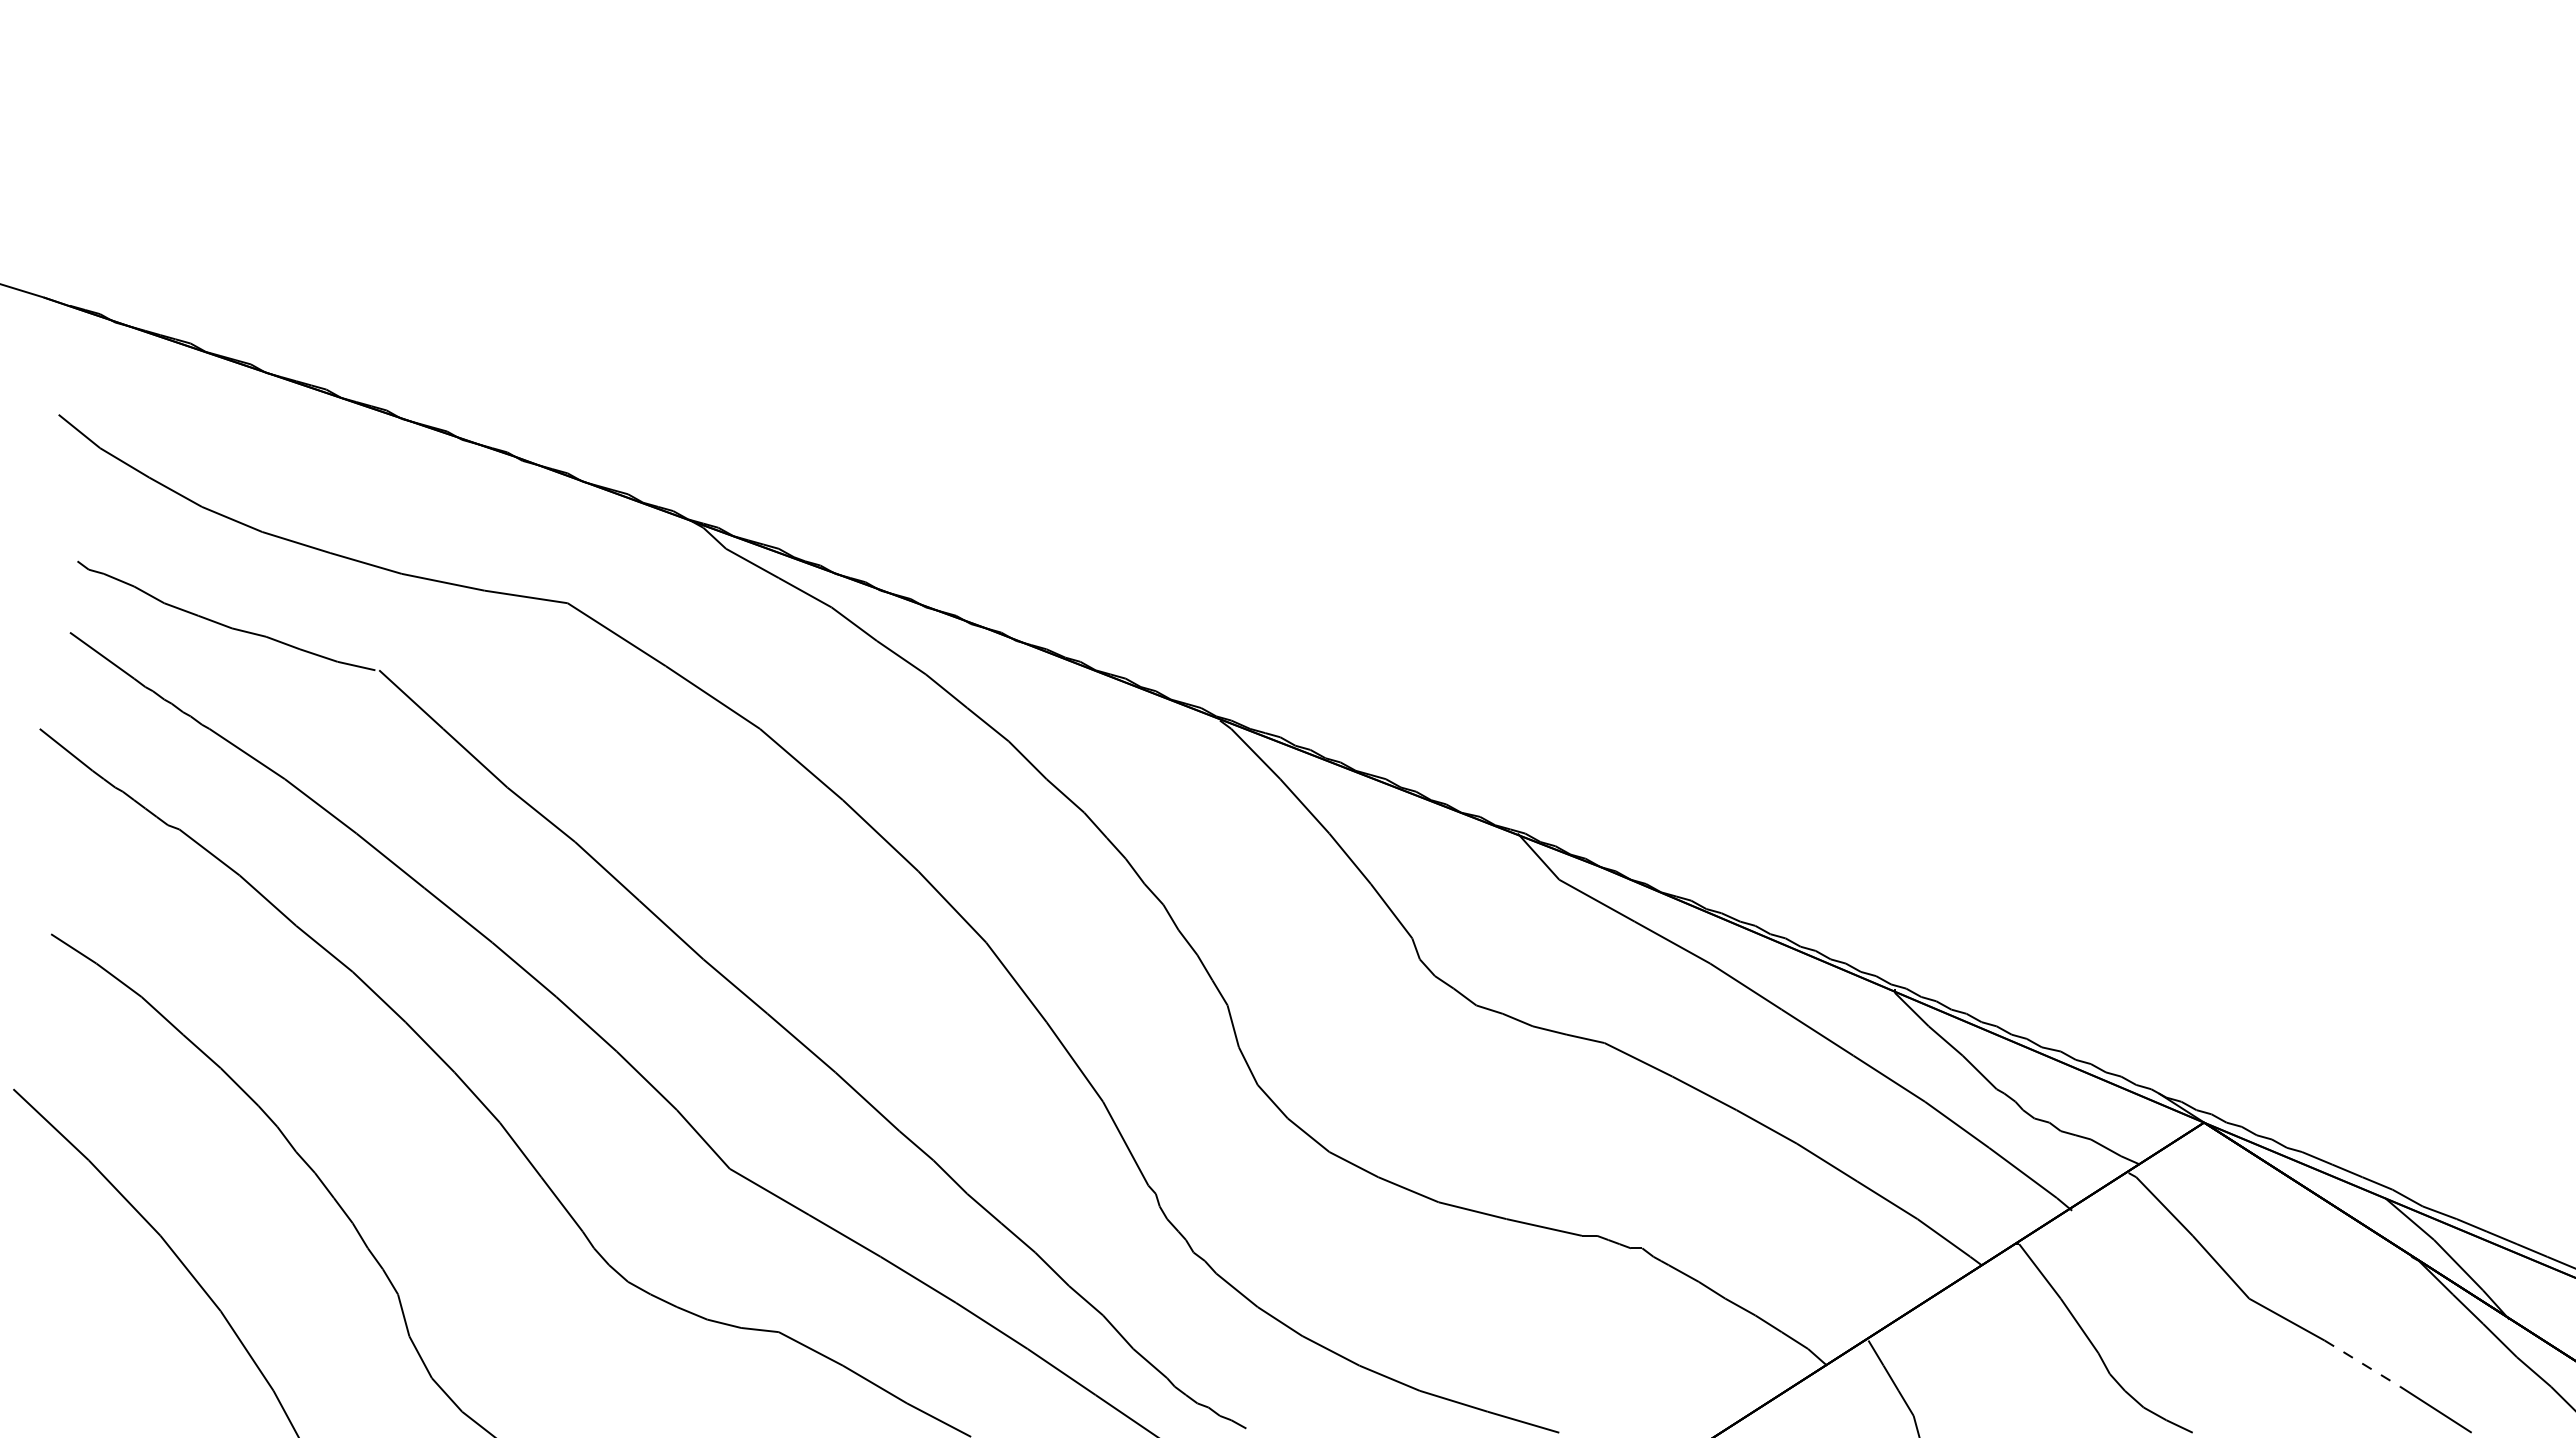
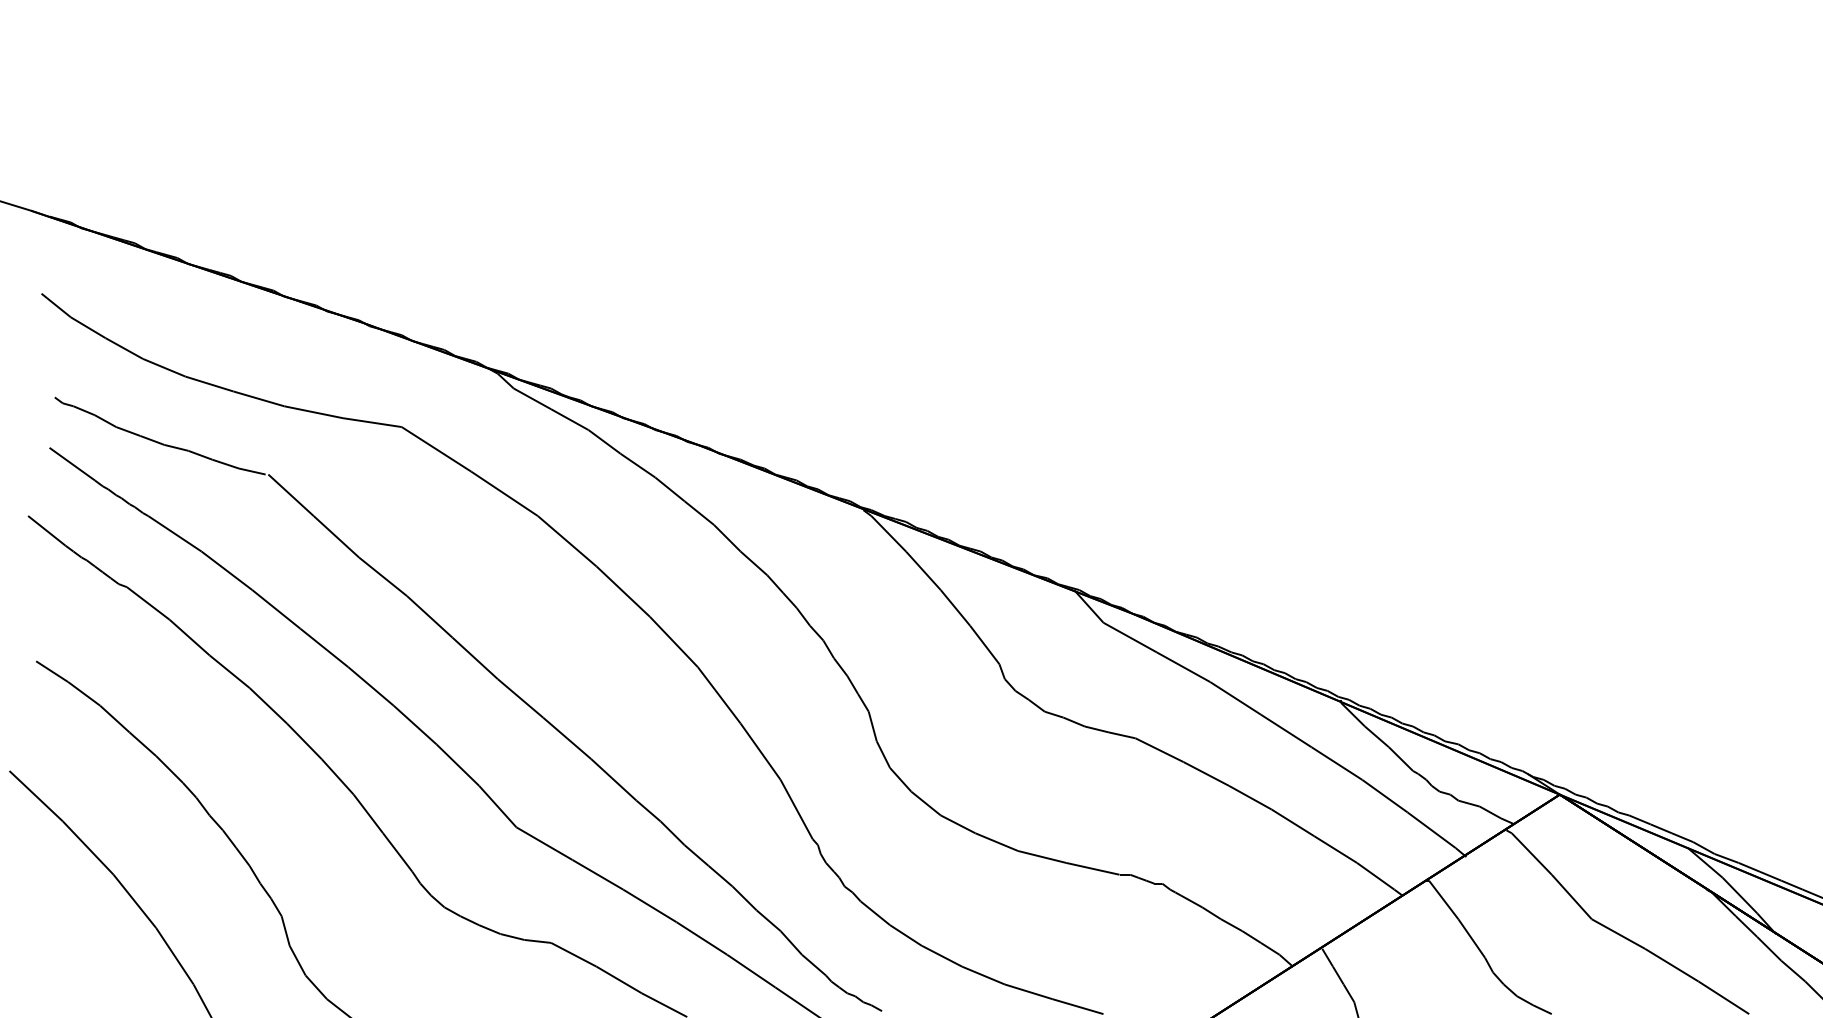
line: (2362, 1363) -> (1671, 965), dashed -> solid

